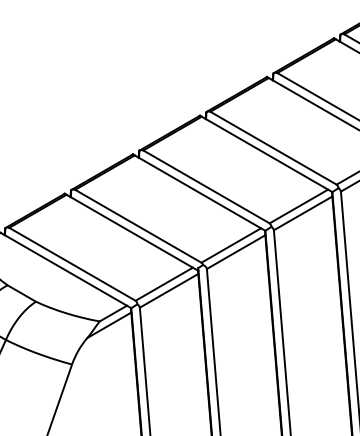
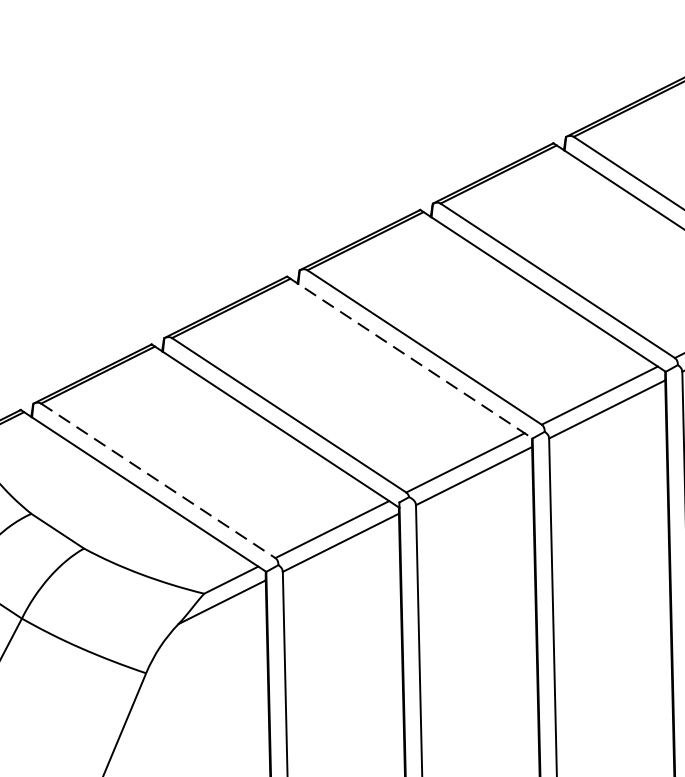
line: (199, 192) -> (410, 357), solid -> dashed
line: (72, 264) -> (158, 481), solid -> dashed

